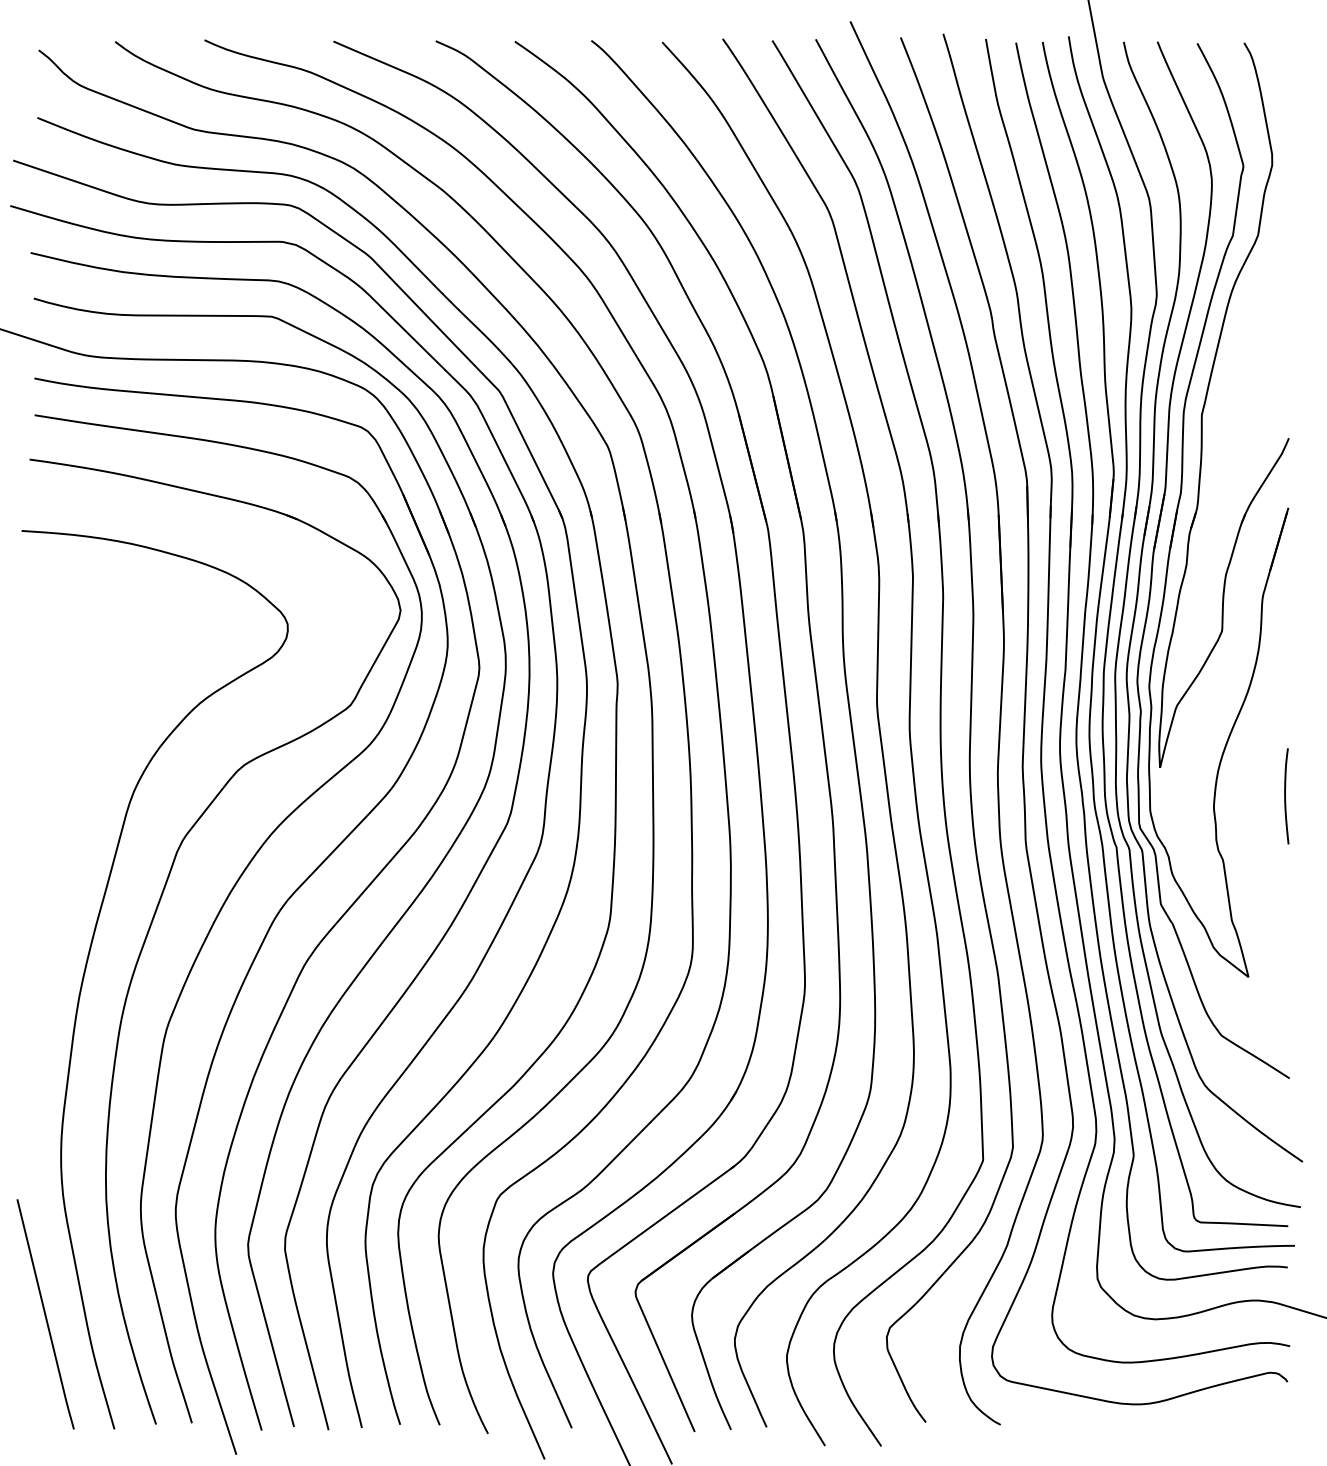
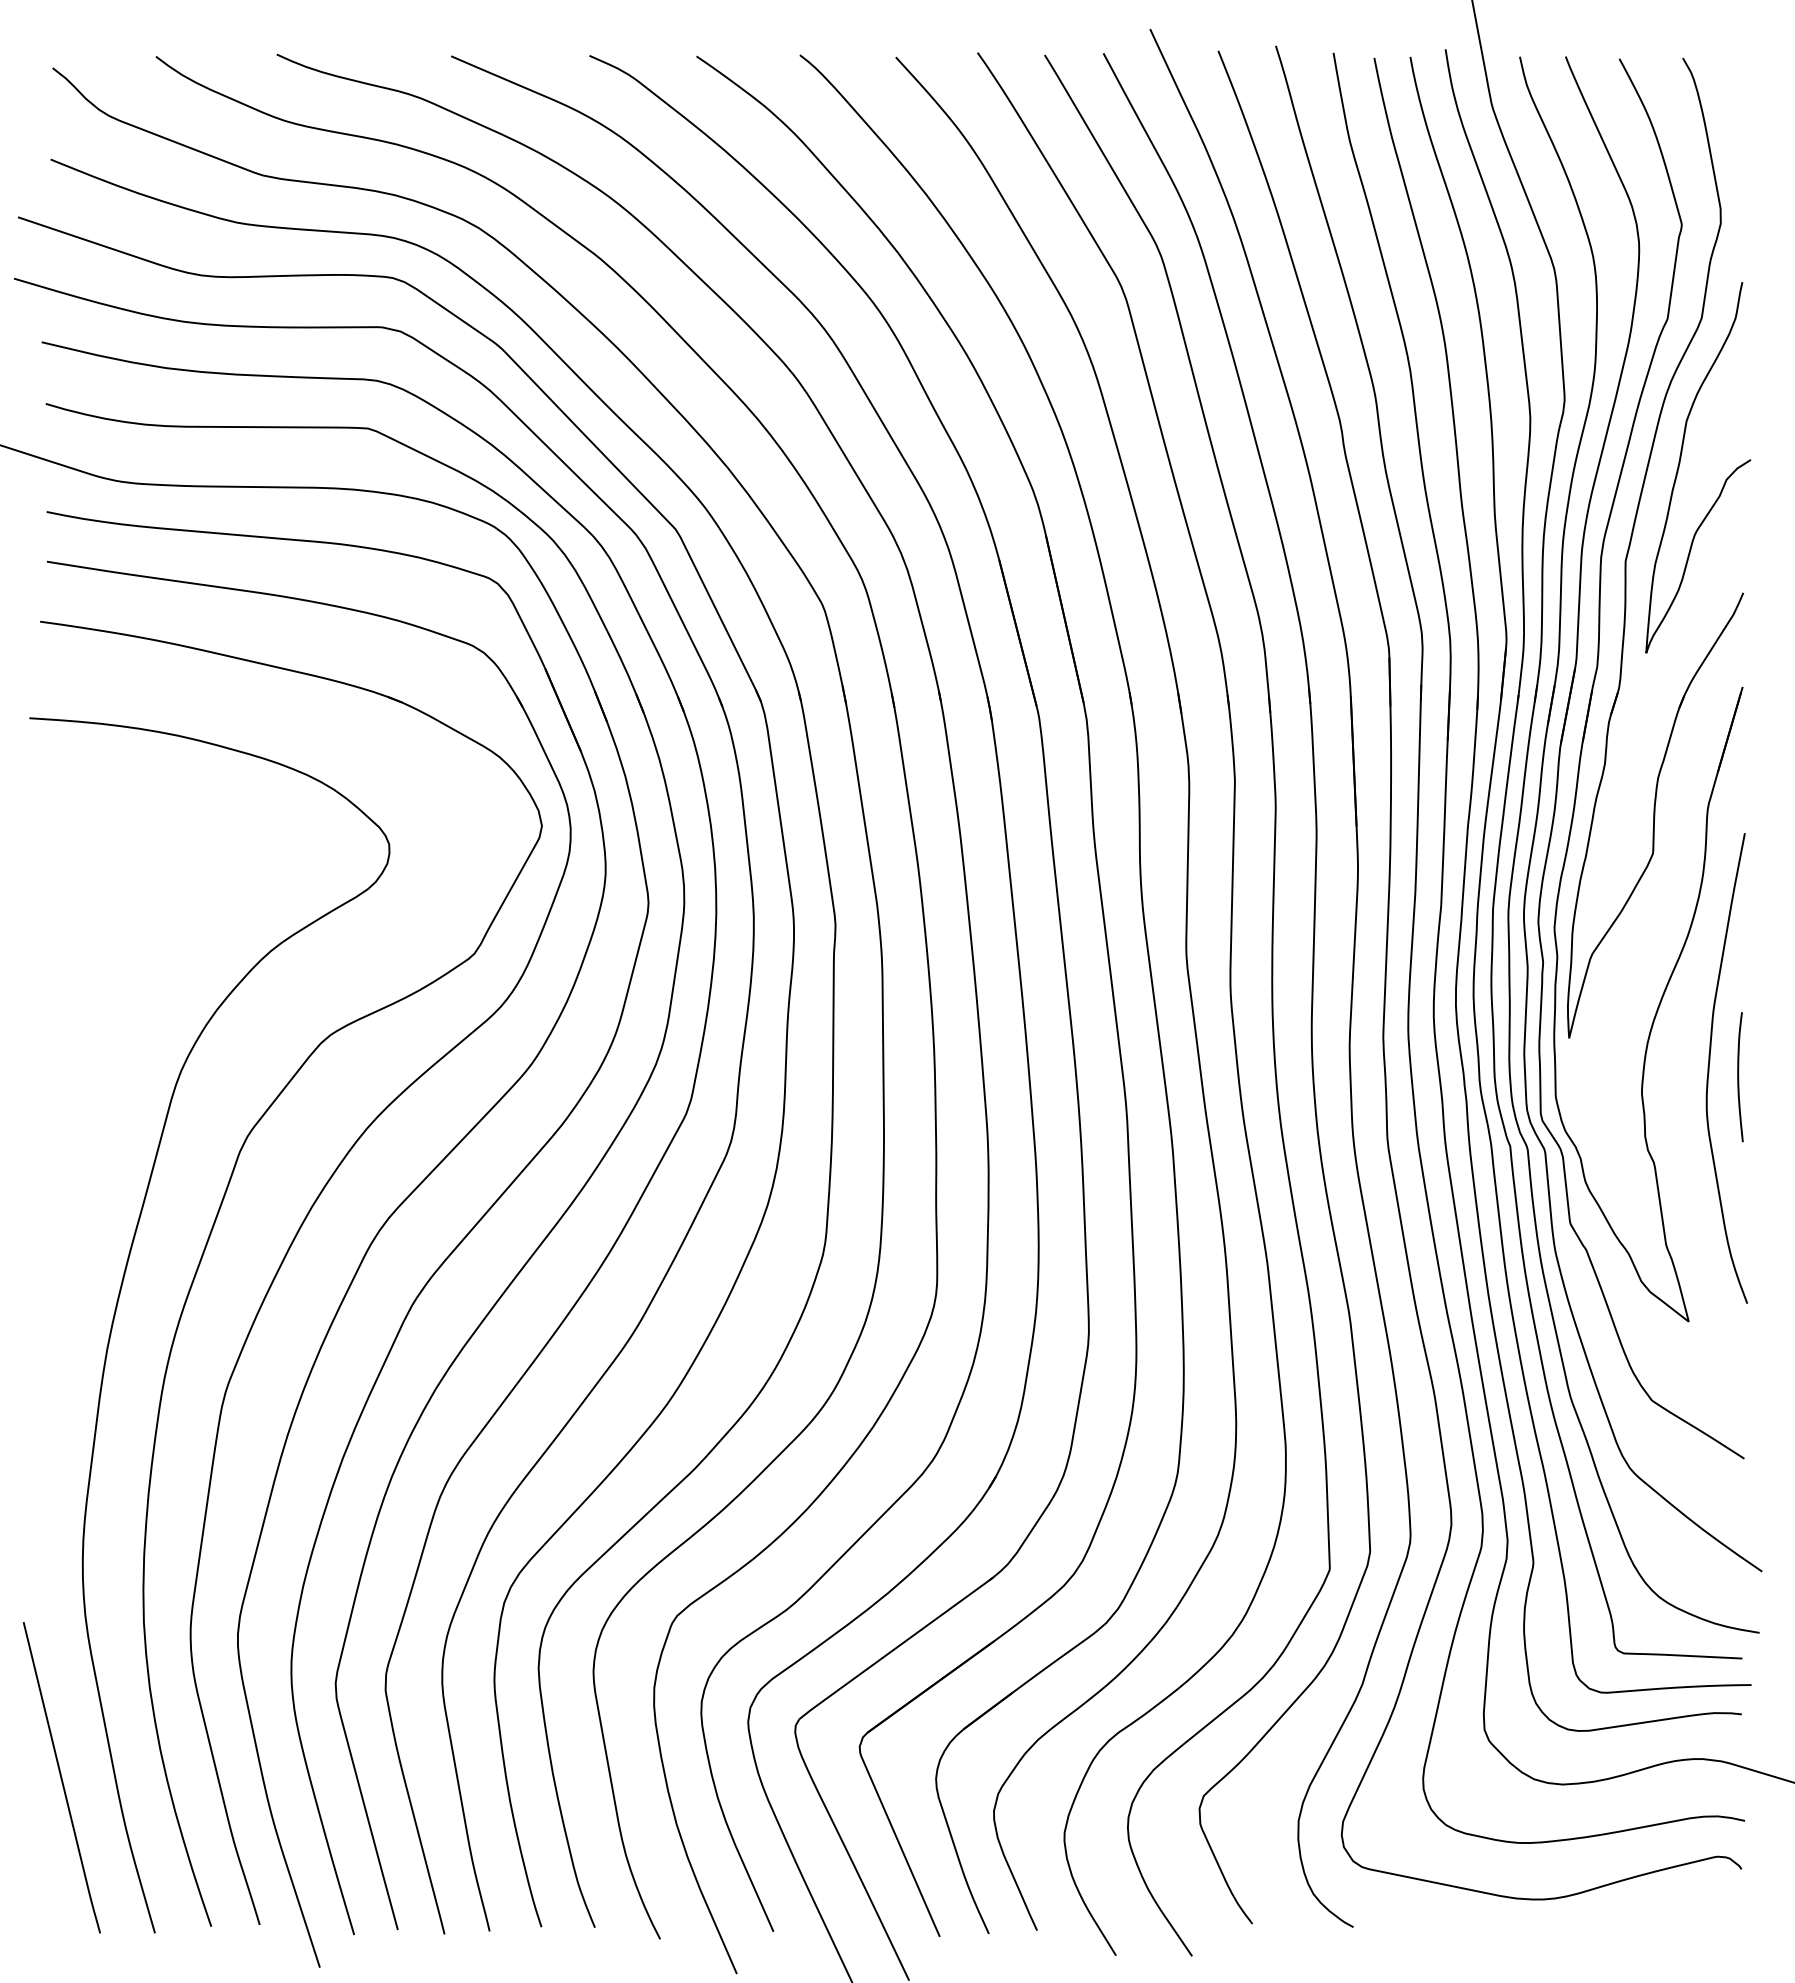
curve: (1242, 342) -> (1680, 463), added
curve: (1263, 789) -> (1709, 1068), added

